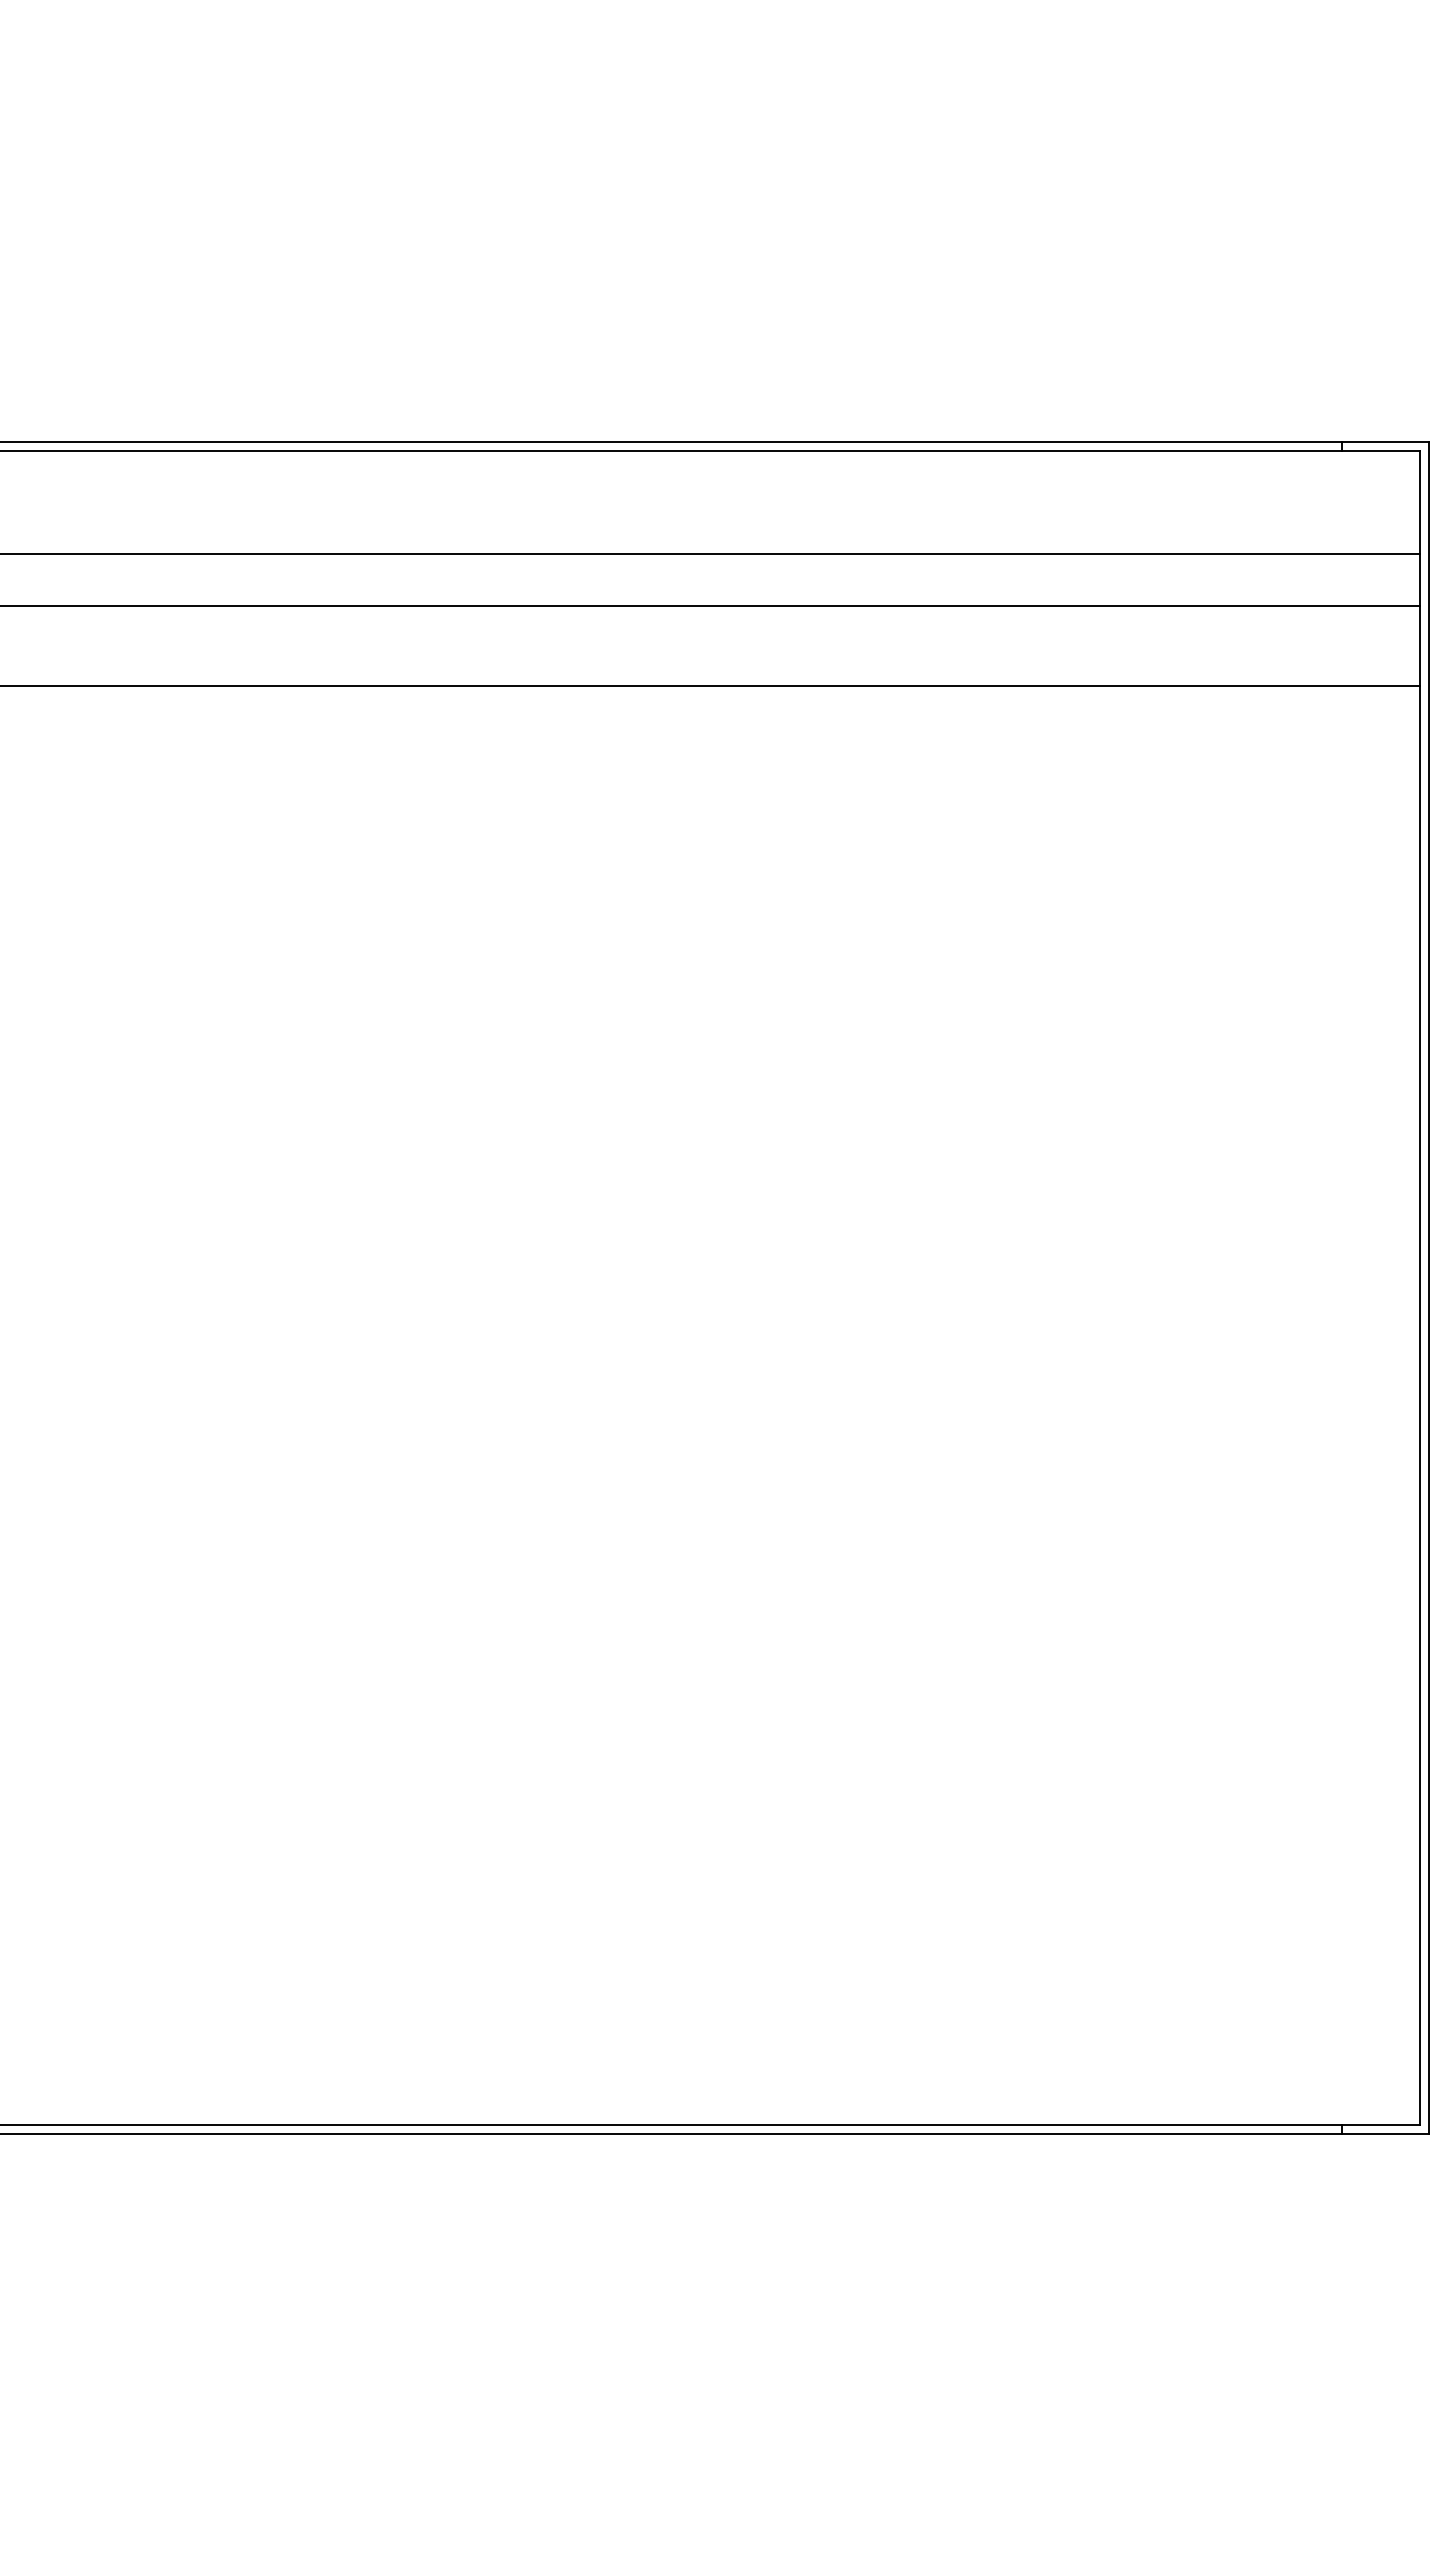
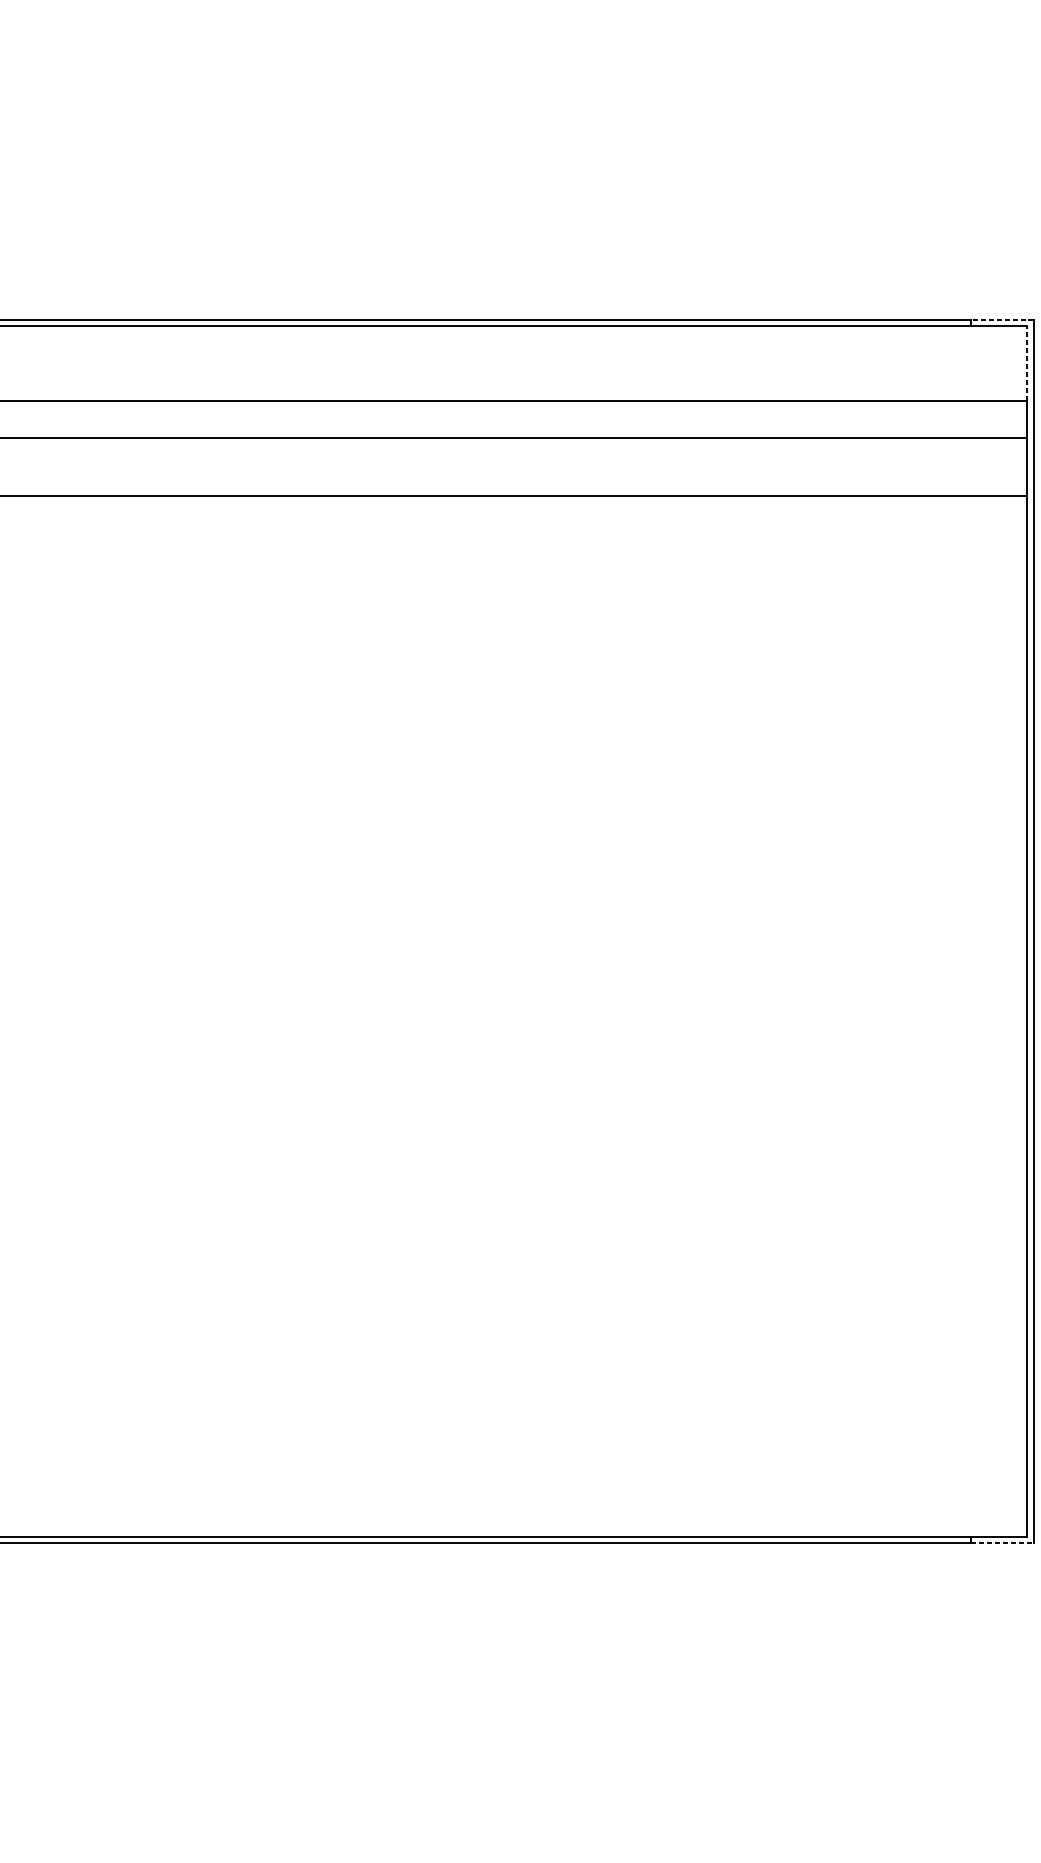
line: (1385, 442) -> (1002, 319), solid -> dashed
line: (1420, 502) -> (1027, 363), solid -> dashed
line: (1386, 2133) -> (1002, 1543), solid -> dashed

